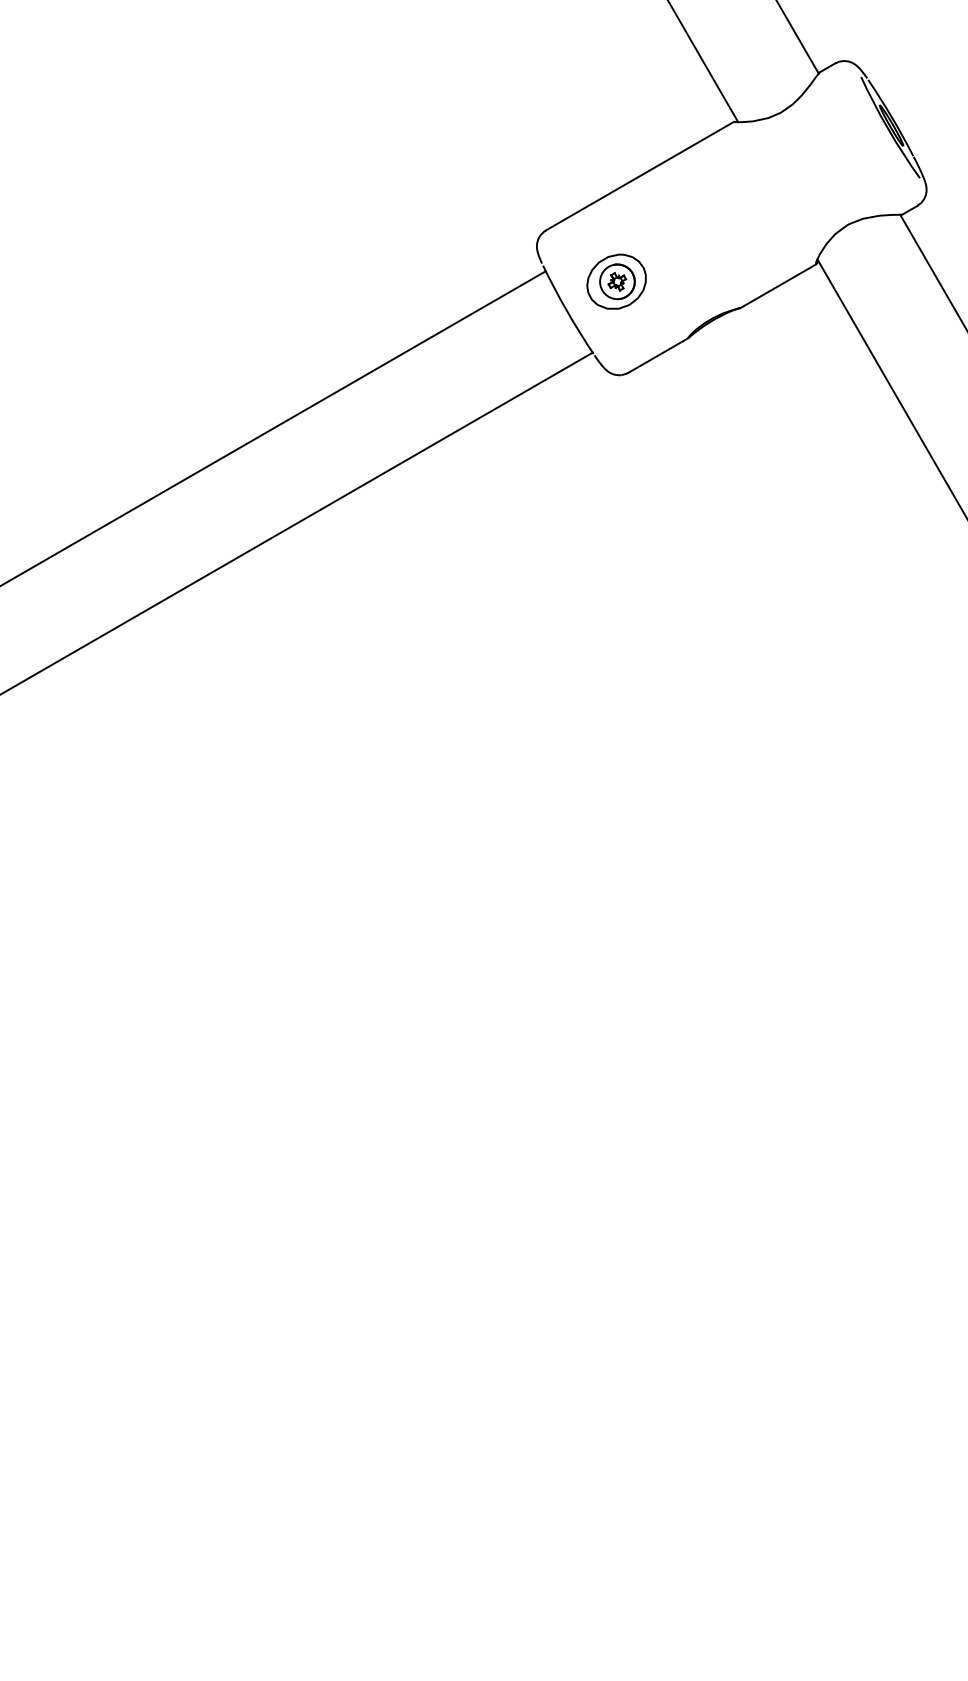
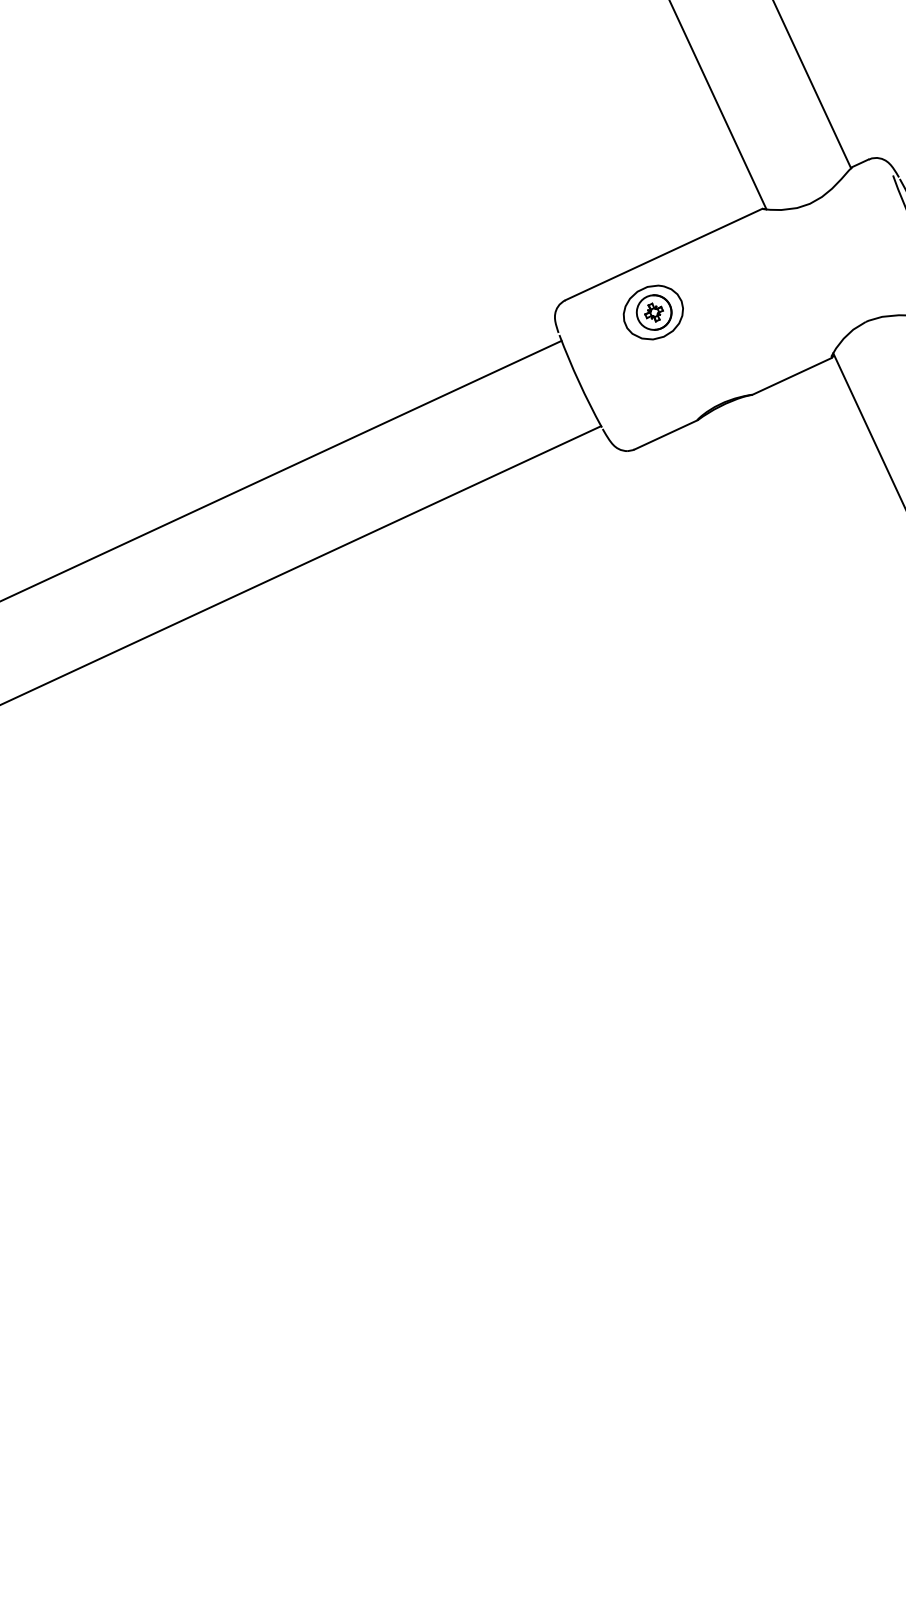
part: (616, 281) -> (653, 312), moved

